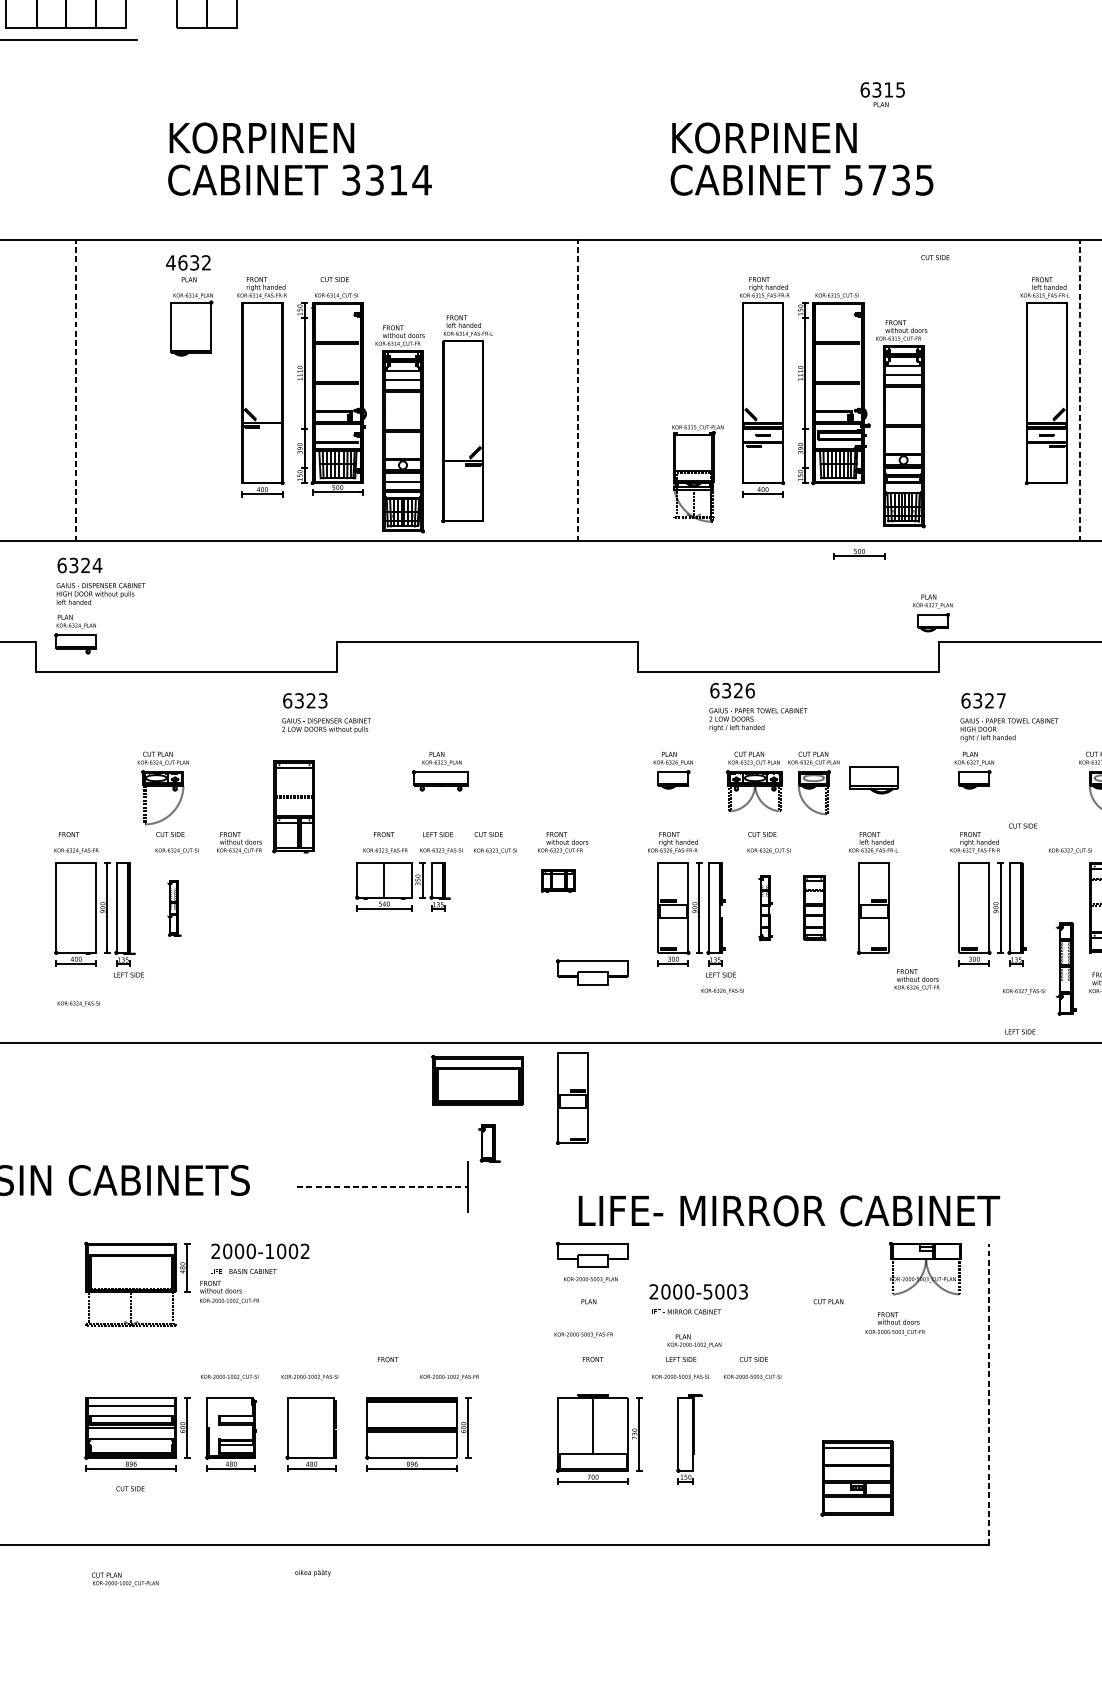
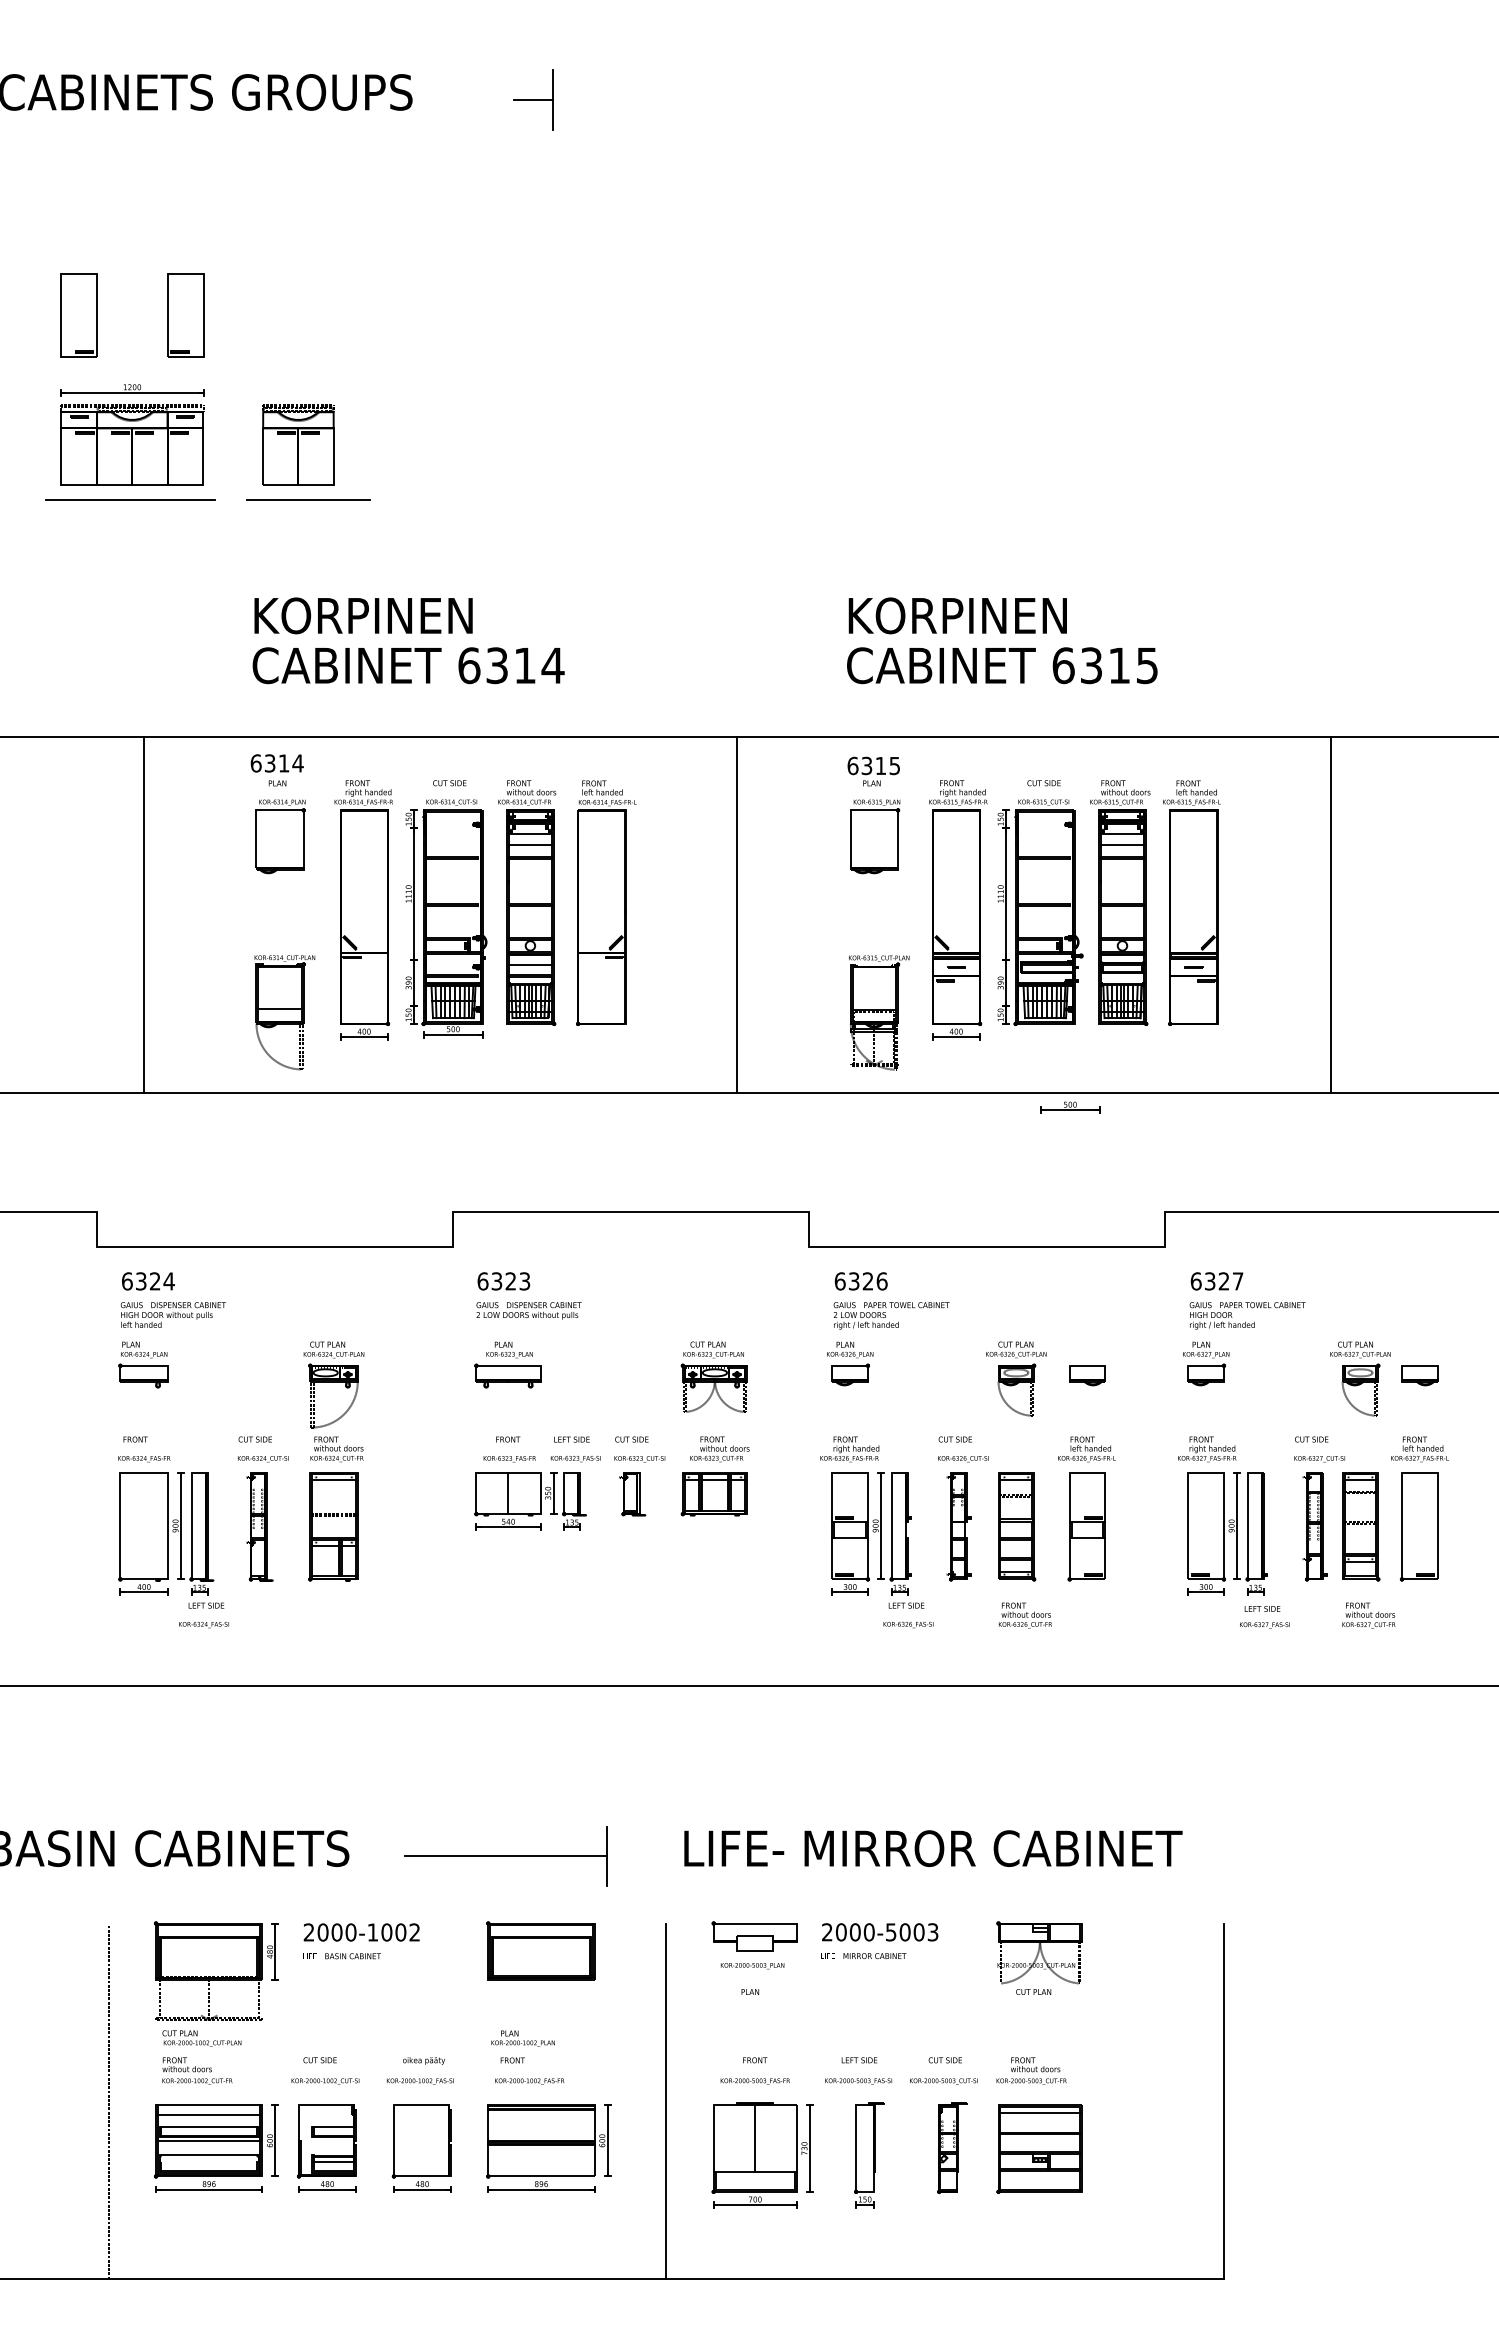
line: (215, 39) -> (308, 499), added
text: (882, 94) -> (873, 771), moved
text: (351, 180) -> (469, 665), 3314 -> 6314
text: (876, 180) -> (1090, 665), 5735 -> 6315
text: (934, 257) -> (1043, 783), moved
text: (188, 262) -> (276, 763), 4632 -> 6314
part: (694, 324) -> (875, 836), added
part: (1044, 380) -> (1191, 902), moved
line: (76, 390) -> (144, 914), dashed -> solid
line: (578, 390) -> (737, 914), dashed -> solid
line: (1079, 390) -> (1330, 914), dashed -> solid
part: (467, 418) -> (606, 902), moved
part: (901, 423) -> (1120, 902), moved
part: (400, 428) -> (527, 902), moved
part: (195, 473) -> (284, 1012), added
text: (100, 580) -> (172, 1299), moved
part: (933, 612) -> (1157, 1177), removed
part: (75, 634) -> (143, 1364), moved
text: (758, 706) -> (891, 1300), moved
text: (326, 712) -> (528, 1295), moved
part: (440, 771) -> (507, 1364), moved
part: (874, 780) -> (1087, 1375), size x0.62
part: (753, 781) -> (713, 1376), moved
part: (162, 788) -> (333, 1384), moved
part: (293, 806) -> (333, 1526), moved
text: (1022, 826) -> (1311, 1439), moved
part: (557, 881) -> (713, 1494), size x1.67
part: (173, 908) -> (259, 1526), size x1.67
part: (764, 908) -> (958, 1526), size x1.43
part: (814, 908) -> (1017, 1526), size x1.43
part: (1066, 968) -> (1314, 1526), moved
part: (592, 972) -> (754, 1602), removed
text: (917, 979) -> (1025, 1615), moved
text: (78, 1004) -> (203, 1625), moved
text: (1020, 1031) -> (1262, 1608), moved
part: (477, 1079) -> (540, 1950), moved
part: (572, 1098) -> (730, 1751), removed
part: (489, 1144) -> (632, 1494), moved
line: (382, 1187) -> (506, 1856), dashed -> solid
text: (789, 1210) -> (933, 1848), moved
part: (925, 1268) -> (1039, 1952), moved
text: (229, 1291) -> (197, 2070), moved
text: (698, 1299) -> (879, 1941), moved
text: (895, 1323) -> (1031, 2070), moved
text: (583, 1335) -> (754, 2081), moved
text: (693, 1341) -> (522, 2038), moved
text: (449, 1377) -> (529, 2081), moved
line: (46, 1394) -> (108, 2101), added
line: (518, 1394) -> (666, 2101), added
line: (989, 1394) -> (1223, 2101), dashed -> solid
part: (759, 1433) -> (952, 2147), added
part: (857, 1478) -> (1039, 2148), moved
text: (129, 1489) -> (319, 2060), moved
text: (312, 1572) -> (423, 2060), moved
text: (124, 1579) -> (201, 2038), moved

